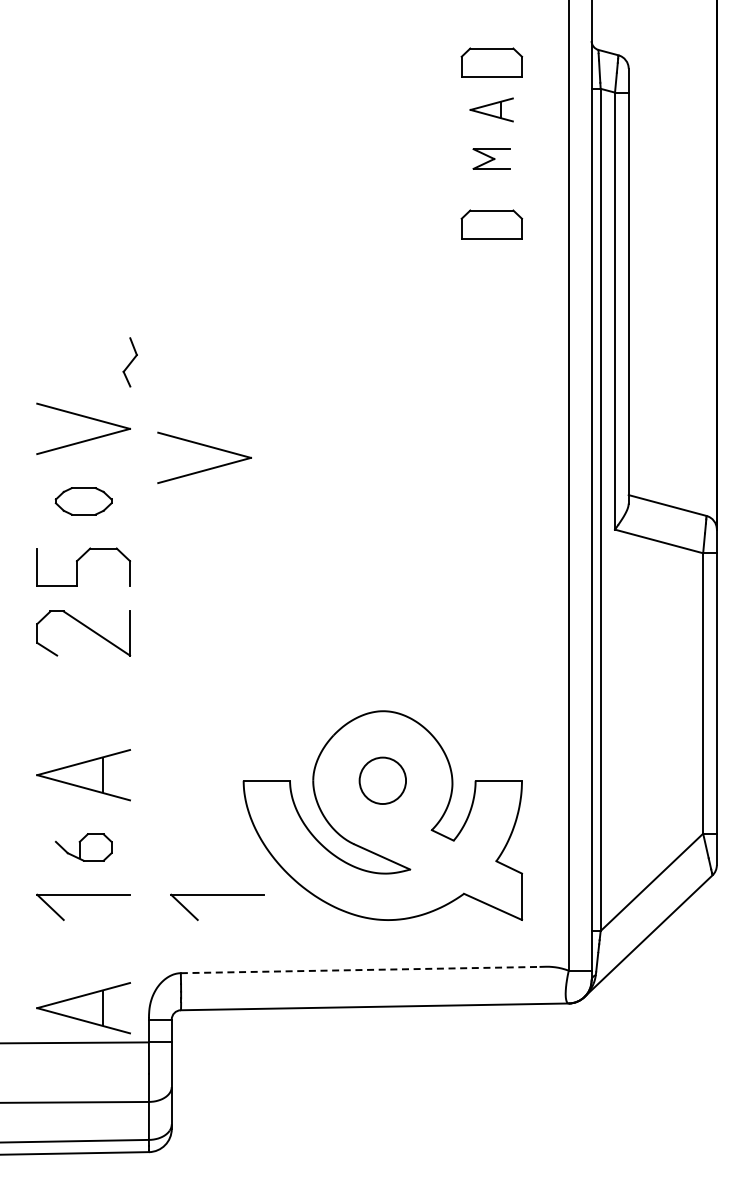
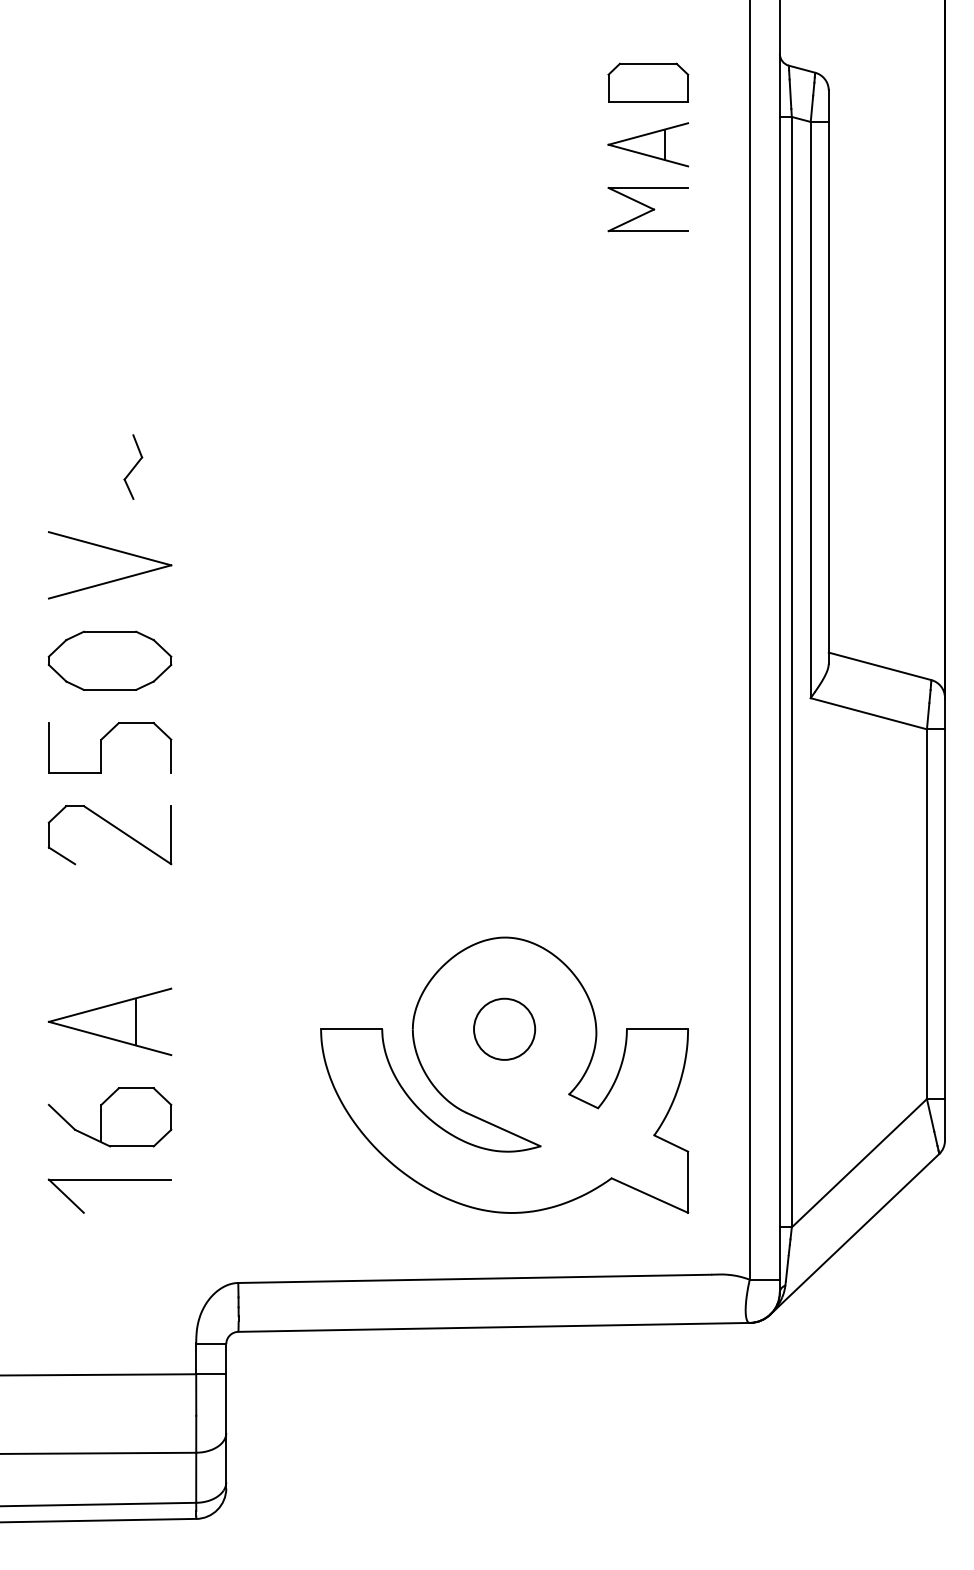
part: (491, 109) -> (647, 144), size x1.43
part: (491, 158) -> (647, 208), size x1.67
part: (491, 224) -> (647, 295), removed
part: (129, 362) -> (132, 467), moved
part: (208, 447) -> (274, 589), removed
part: (83, 501) -> (109, 661), size x1.67
part: (83, 847) -> (109, 1117), size x1.67
part: (217, 895) -> (286, 1180), removed
line: (360, 970) -> (475, 1279), dashed -> solid
part: (83, 1008) -> (109, 1329), removed

